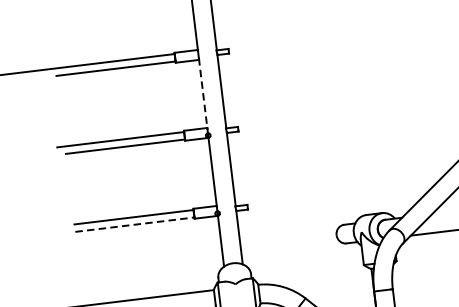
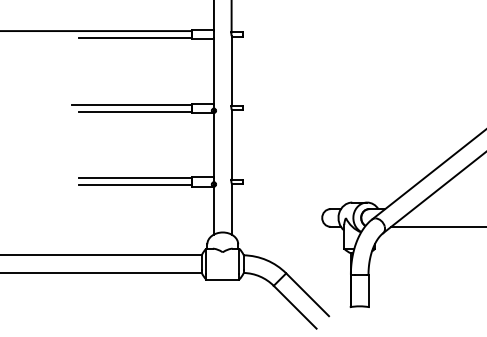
line: (202, 92) -> (213, 70), dashed -> solid
line: (135, 224) -> (136, 185), dashed -> solid

